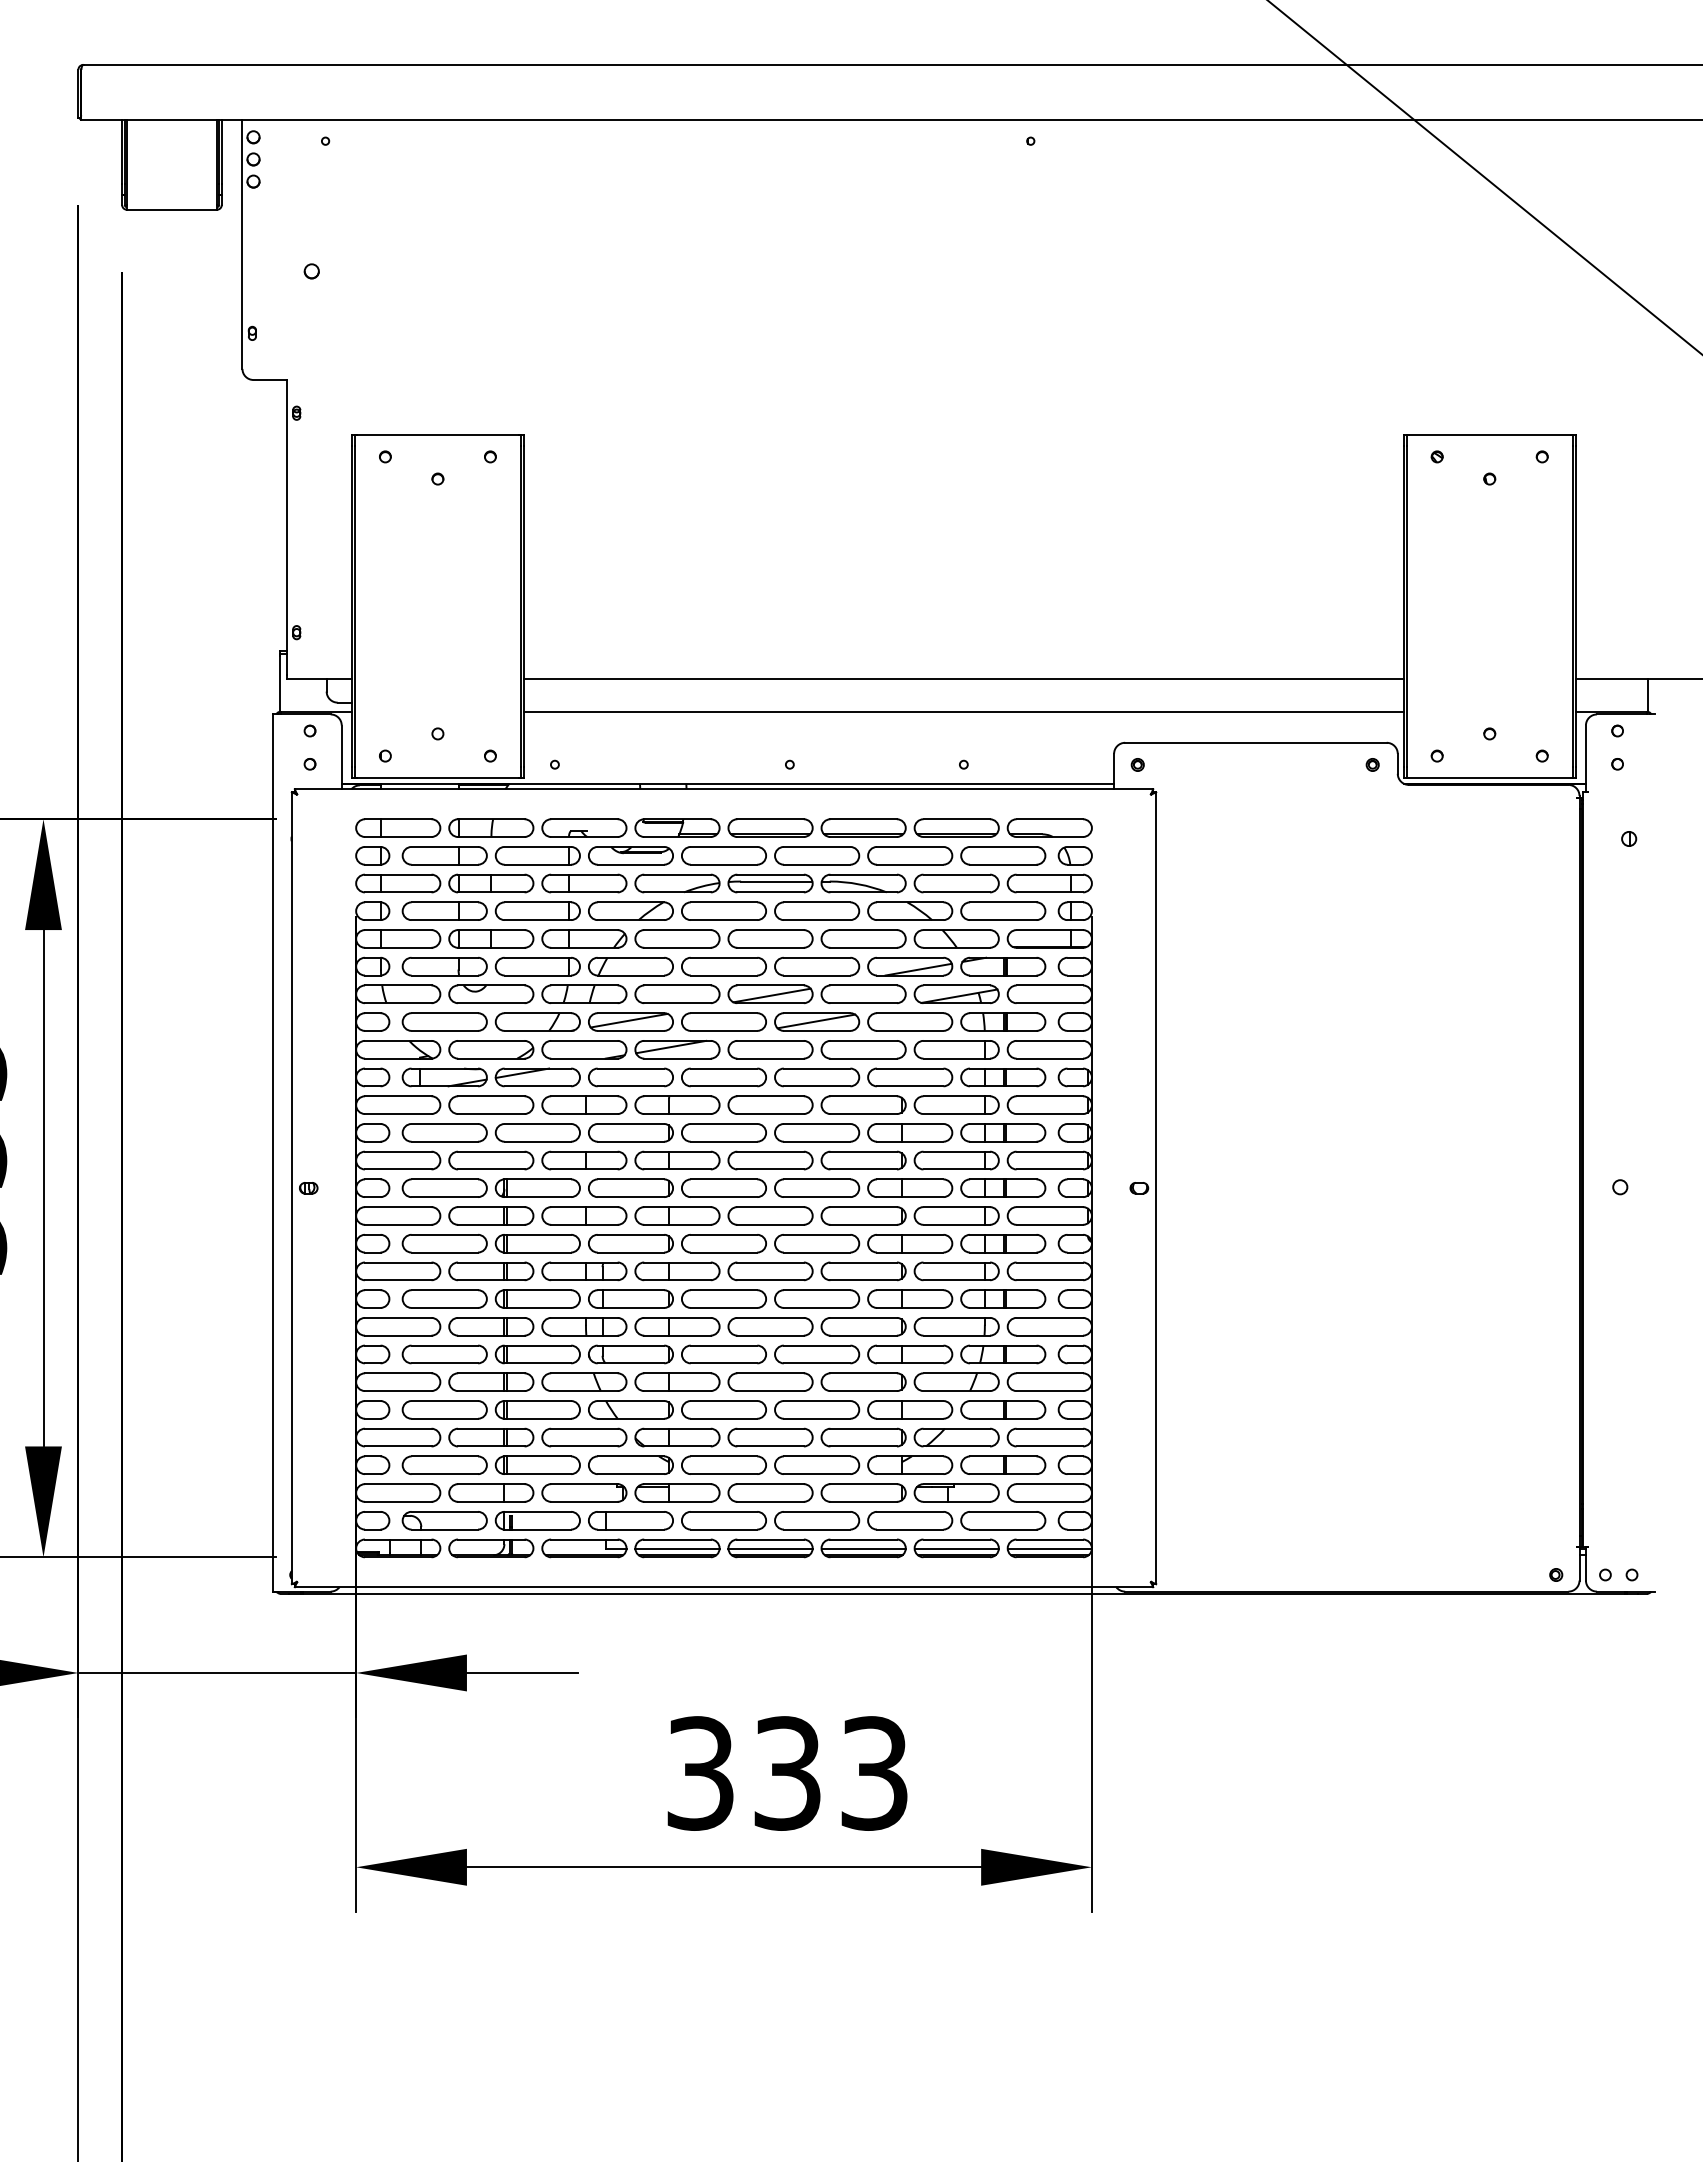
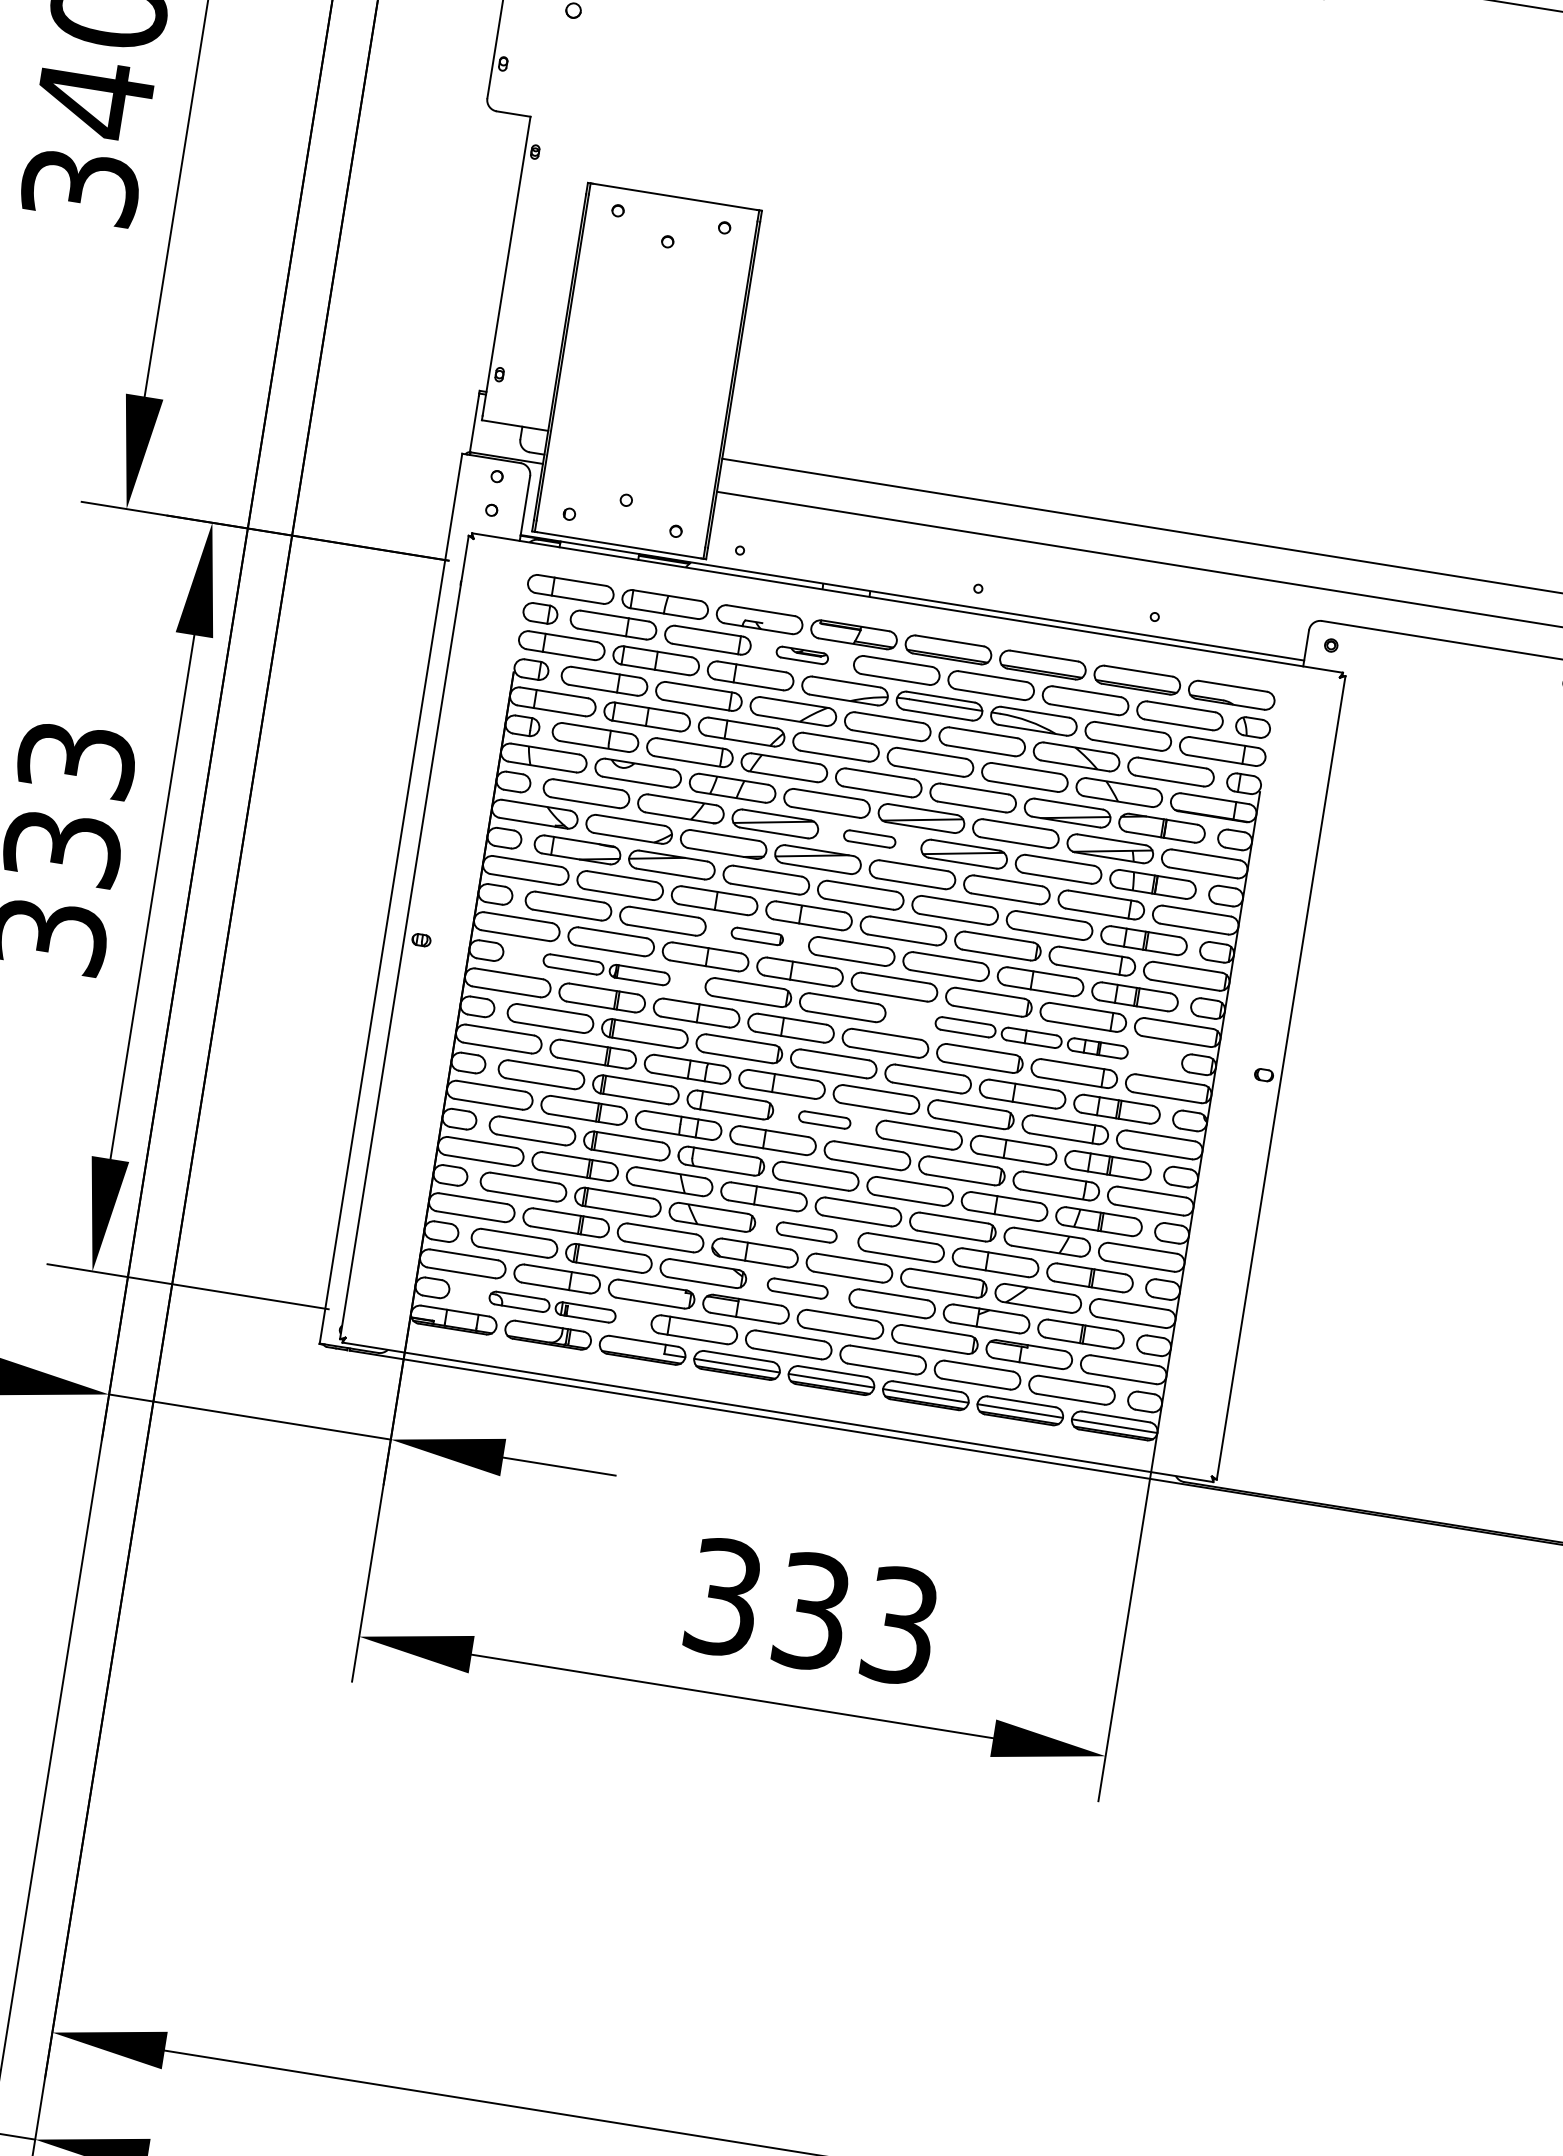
part: (630, 855) -> (801, 654), size x0.6
part: (723, 1021) -> (869, 838), size x0.6
part: (630, 1132) -> (756, 935), size x0.6
part: (490, 1187) -> (605, 968), size x0.7
part: (910, 1187) -> (1032, 1037), size x0.7
part: (723, 1298) -> (824, 1119), size x0.6
part: (723, 1409) -> (806, 1232), size x0.7
part: (723, 1464) -> (797, 1287), size x0.7
part: (490, 1520) -> (551, 1306), size x0.7

